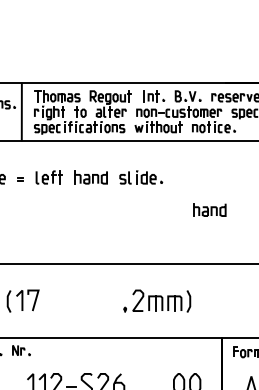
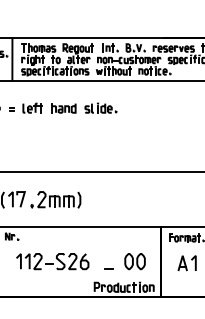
part: (209, 210) -> (151, 132), removed
part: (156, 300) -> (55, 199), moved

